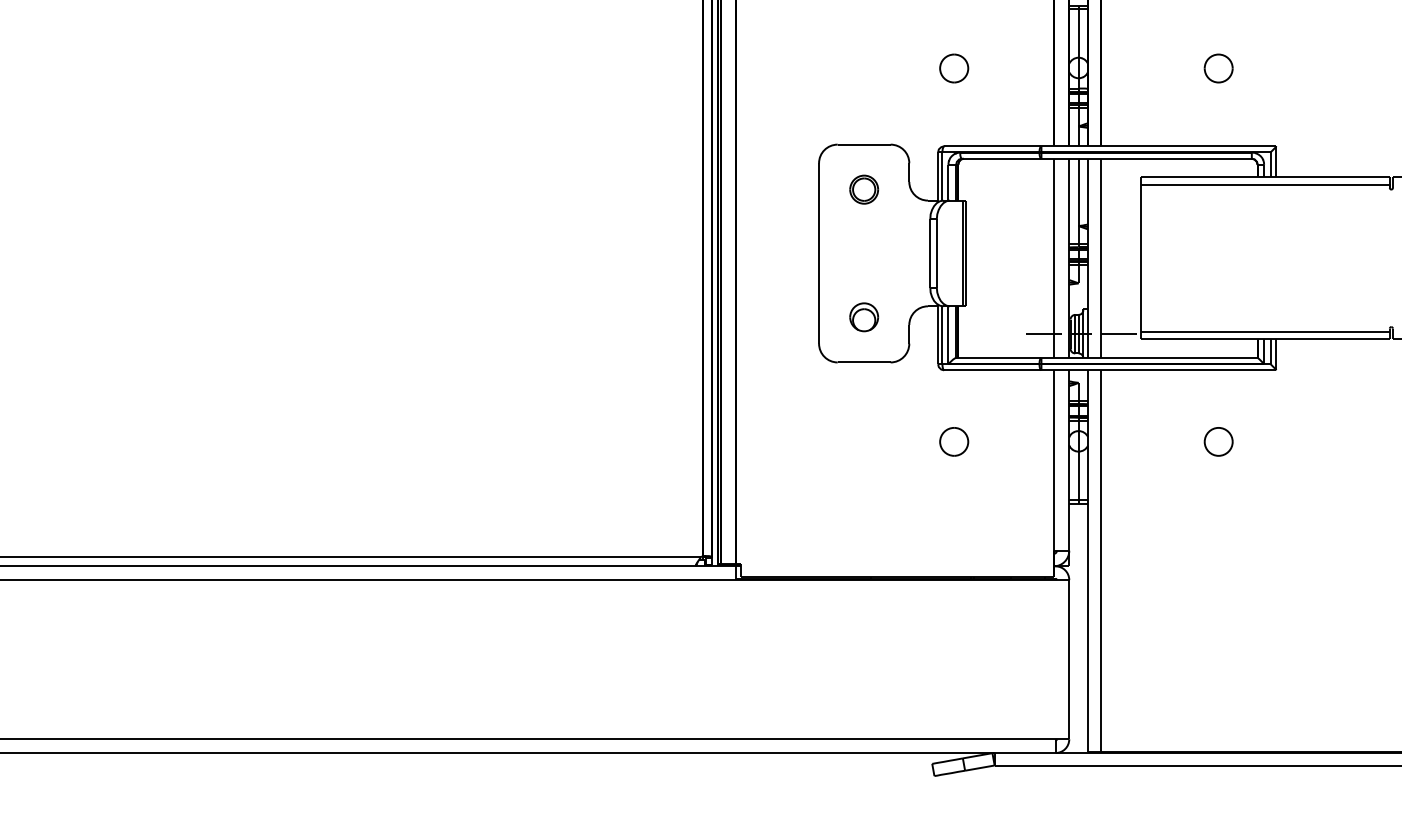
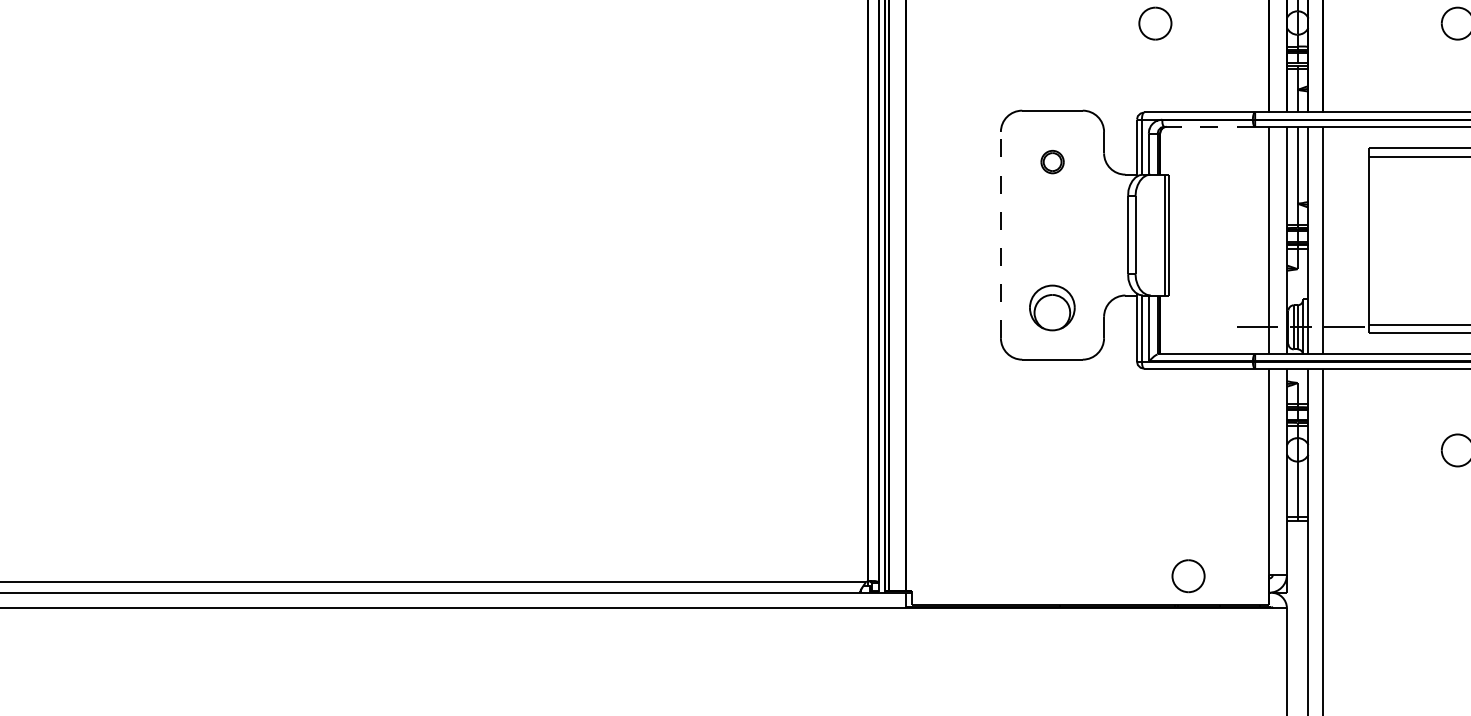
line: (1001, 158) -> (1209, 126), solid -> dashed
part: (864, 189) -> (1052, 161), size x0.7
line: (819, 252) -> (1001, 233), solid -> dashed
part: (864, 317) -> (1052, 308), size x1.4
part: (954, 441) -> (1188, 575), moved

